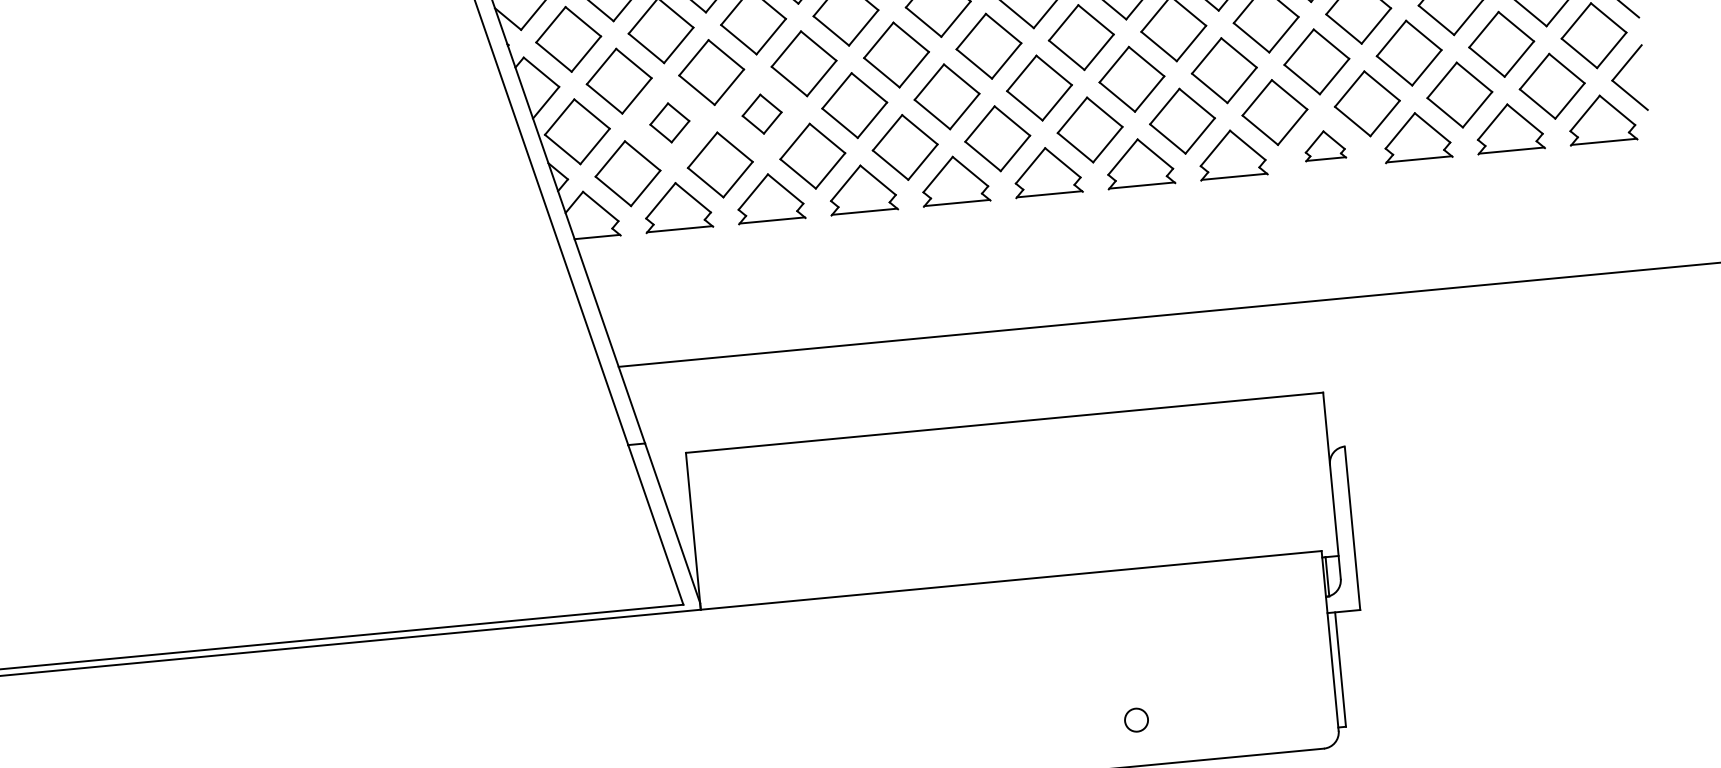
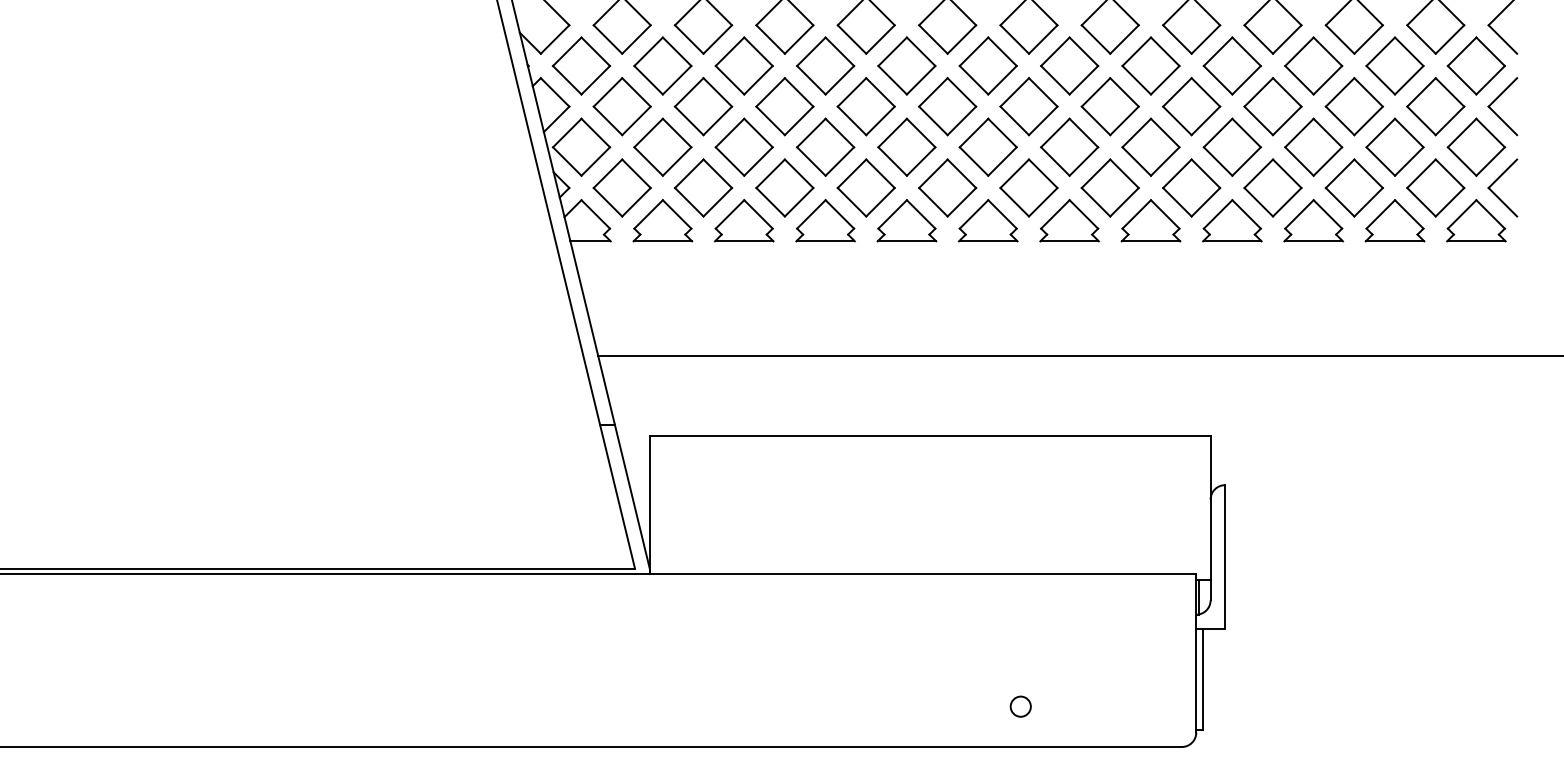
part: (761, 113) -> (743, 146), size x1.67
part: (669, 122) -> (662, 146), size x1.67
part: (1324, 145) -> (1232, 220), size x1.67

